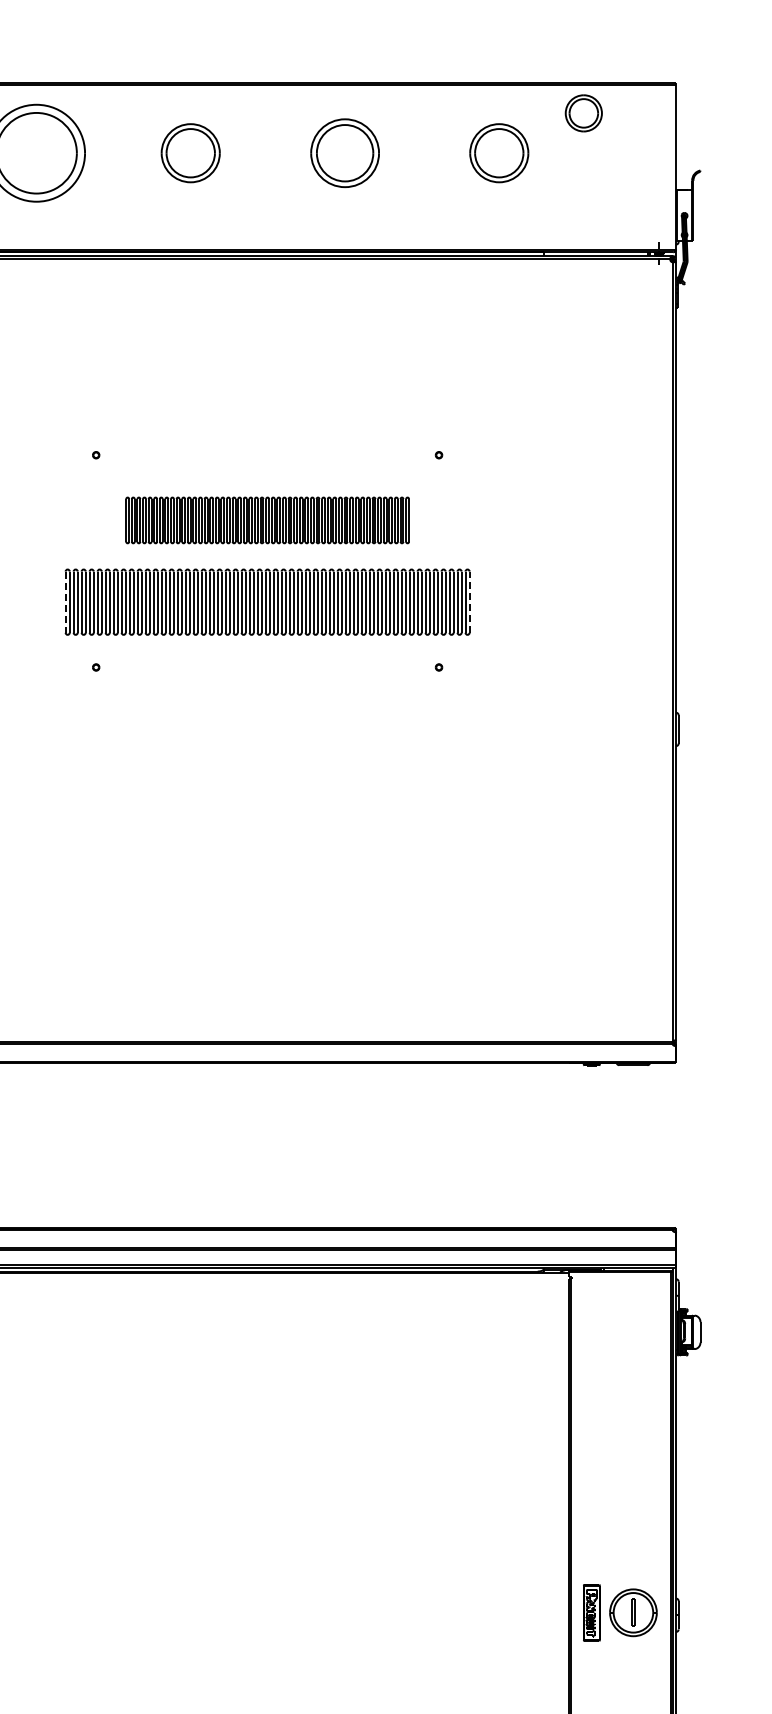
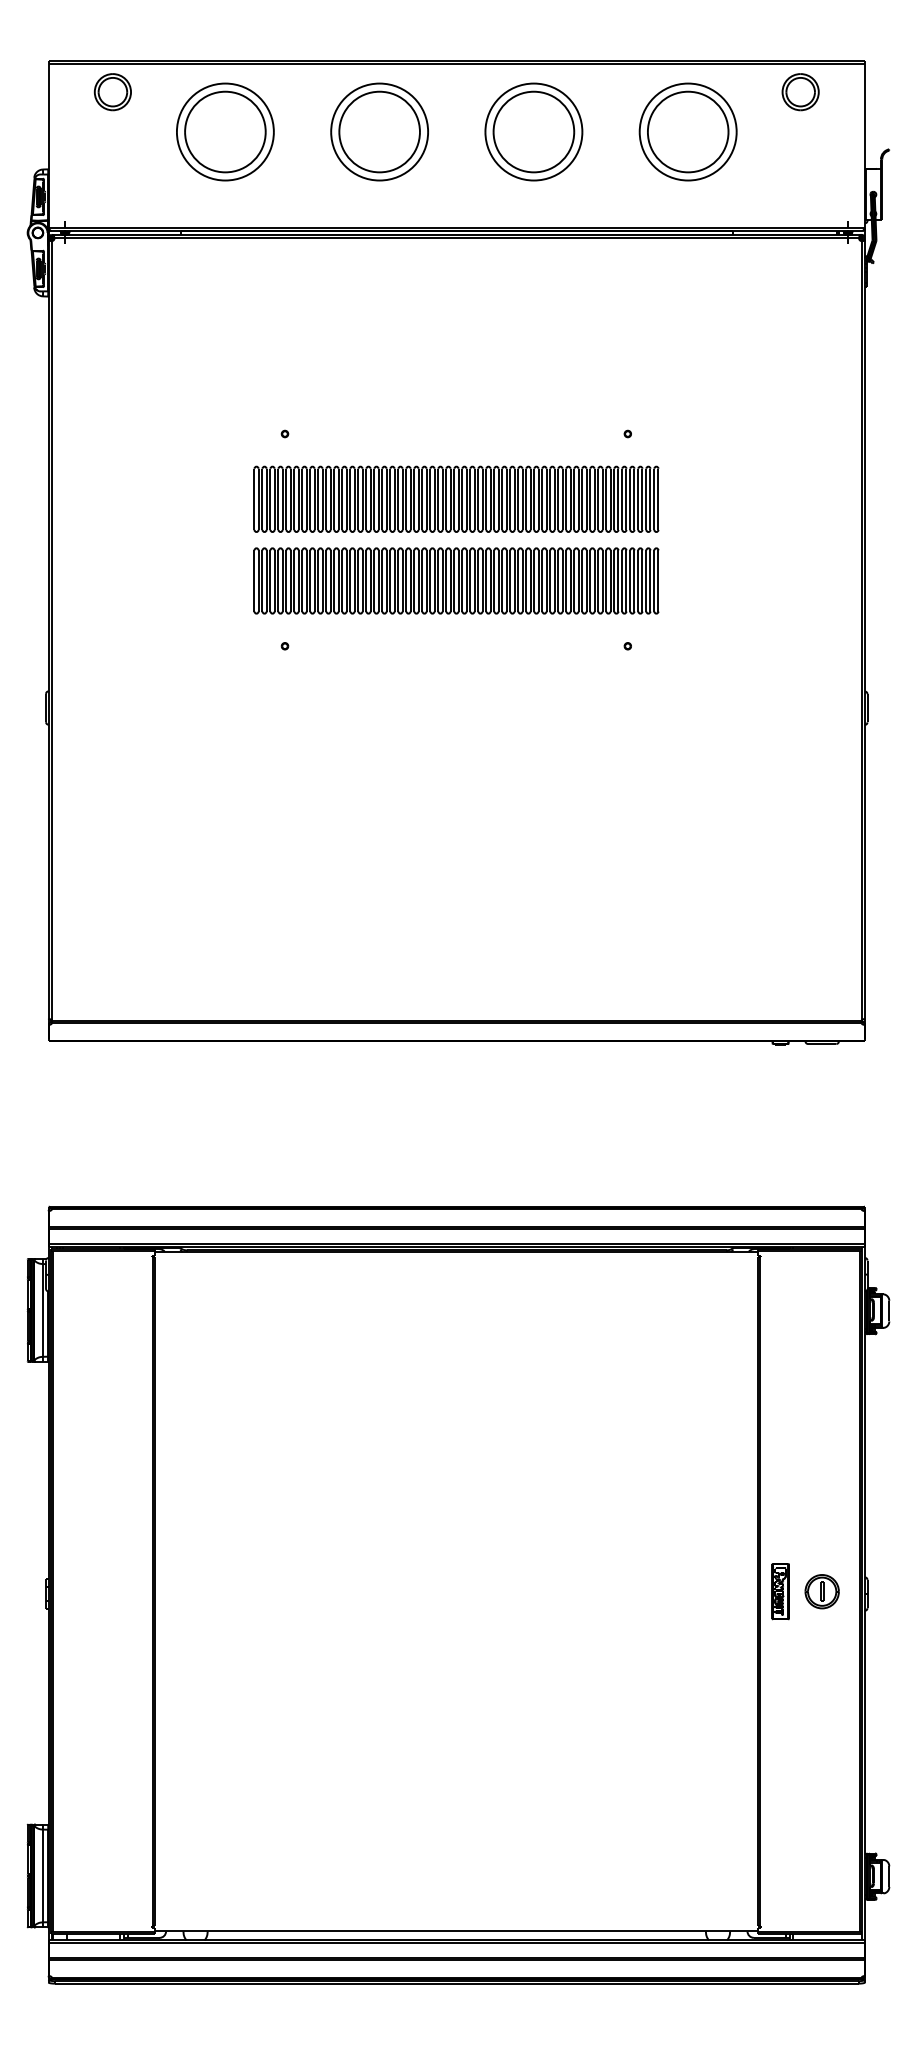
part: (583, 113) -> (800, 92), moved
part: (190, 152) -> (379, 131), size x1.67
part: (344, 152) -> (533, 131), size x1.43
part: (498, 152) -> (687, 131), size x1.67
part: (267, 519) -> (456, 498), size x1.43
line: (65, 601) -> (254, 580), dashed -> solid
line: (469, 601) -> (658, 580), dashed -> solid
part: (632, 1612) -> (821, 1591), size x0.71

